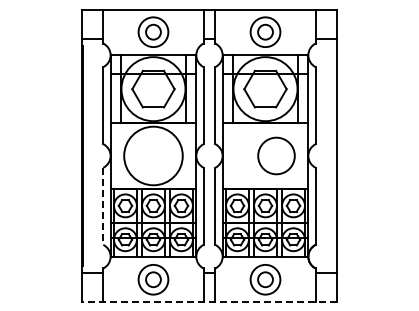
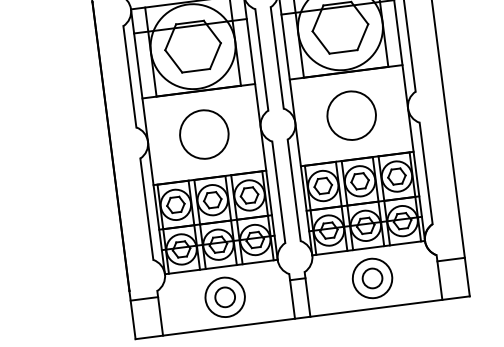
circle: (153, 155) -> (204, 133), size x0.62
circle: (276, 155) -> (351, 115), moved
line: (103, 206) -> (147, 209), dashed -> solid
line: (209, 302) -> (302, 317), dashed -> solid

